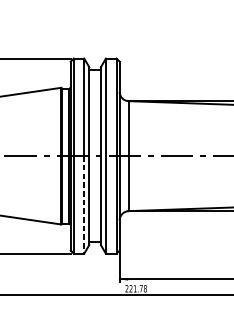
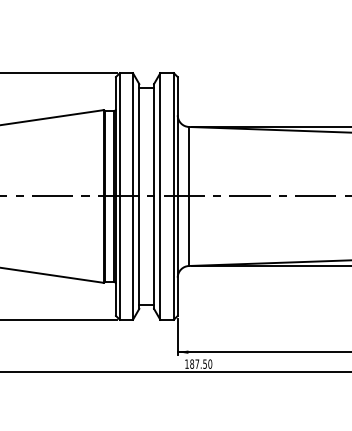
line: (83, 205) -> (132, 258), dashed -> solid
text: (136, 288) -> (198, 363), 221.78 -> 187.50

